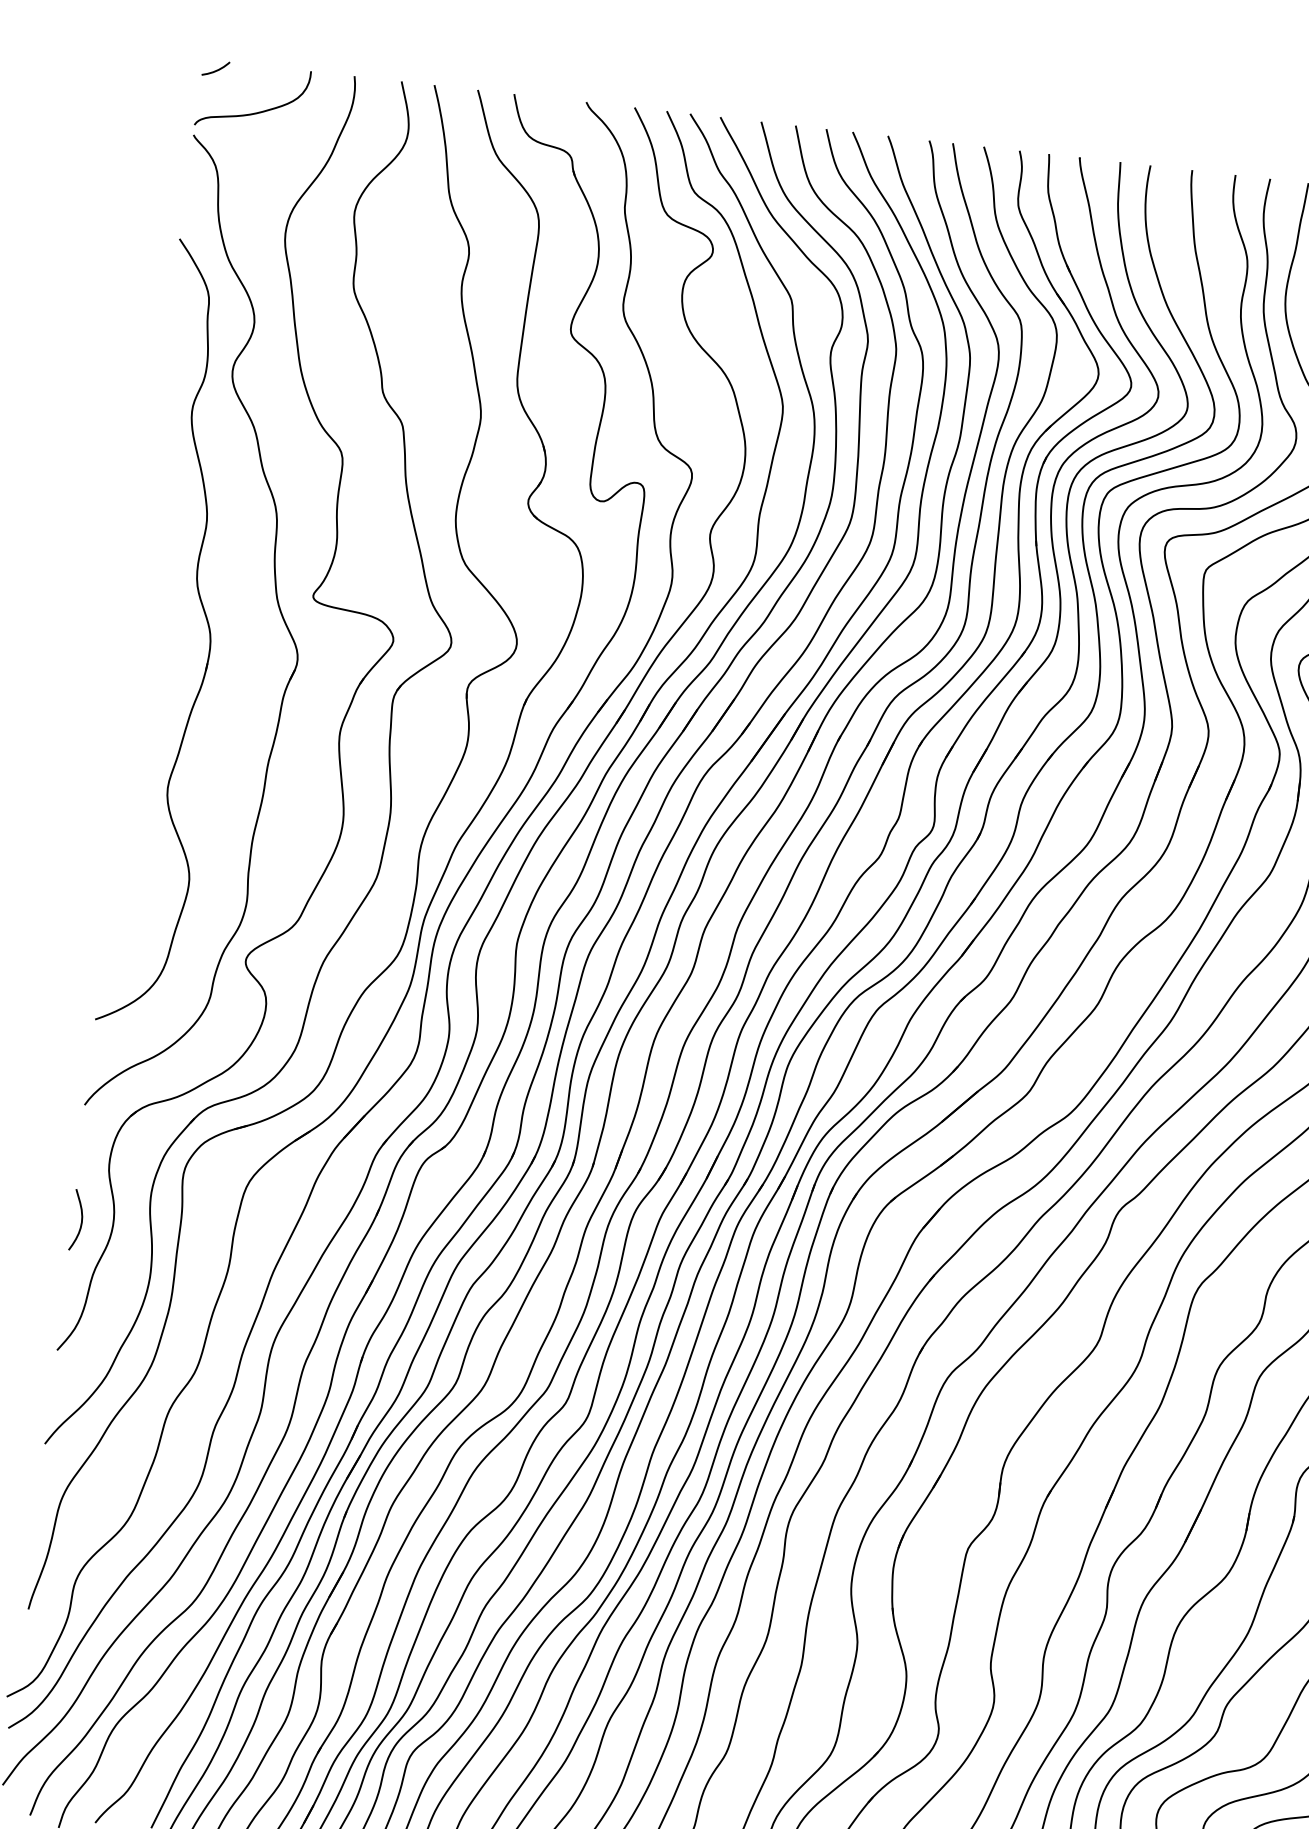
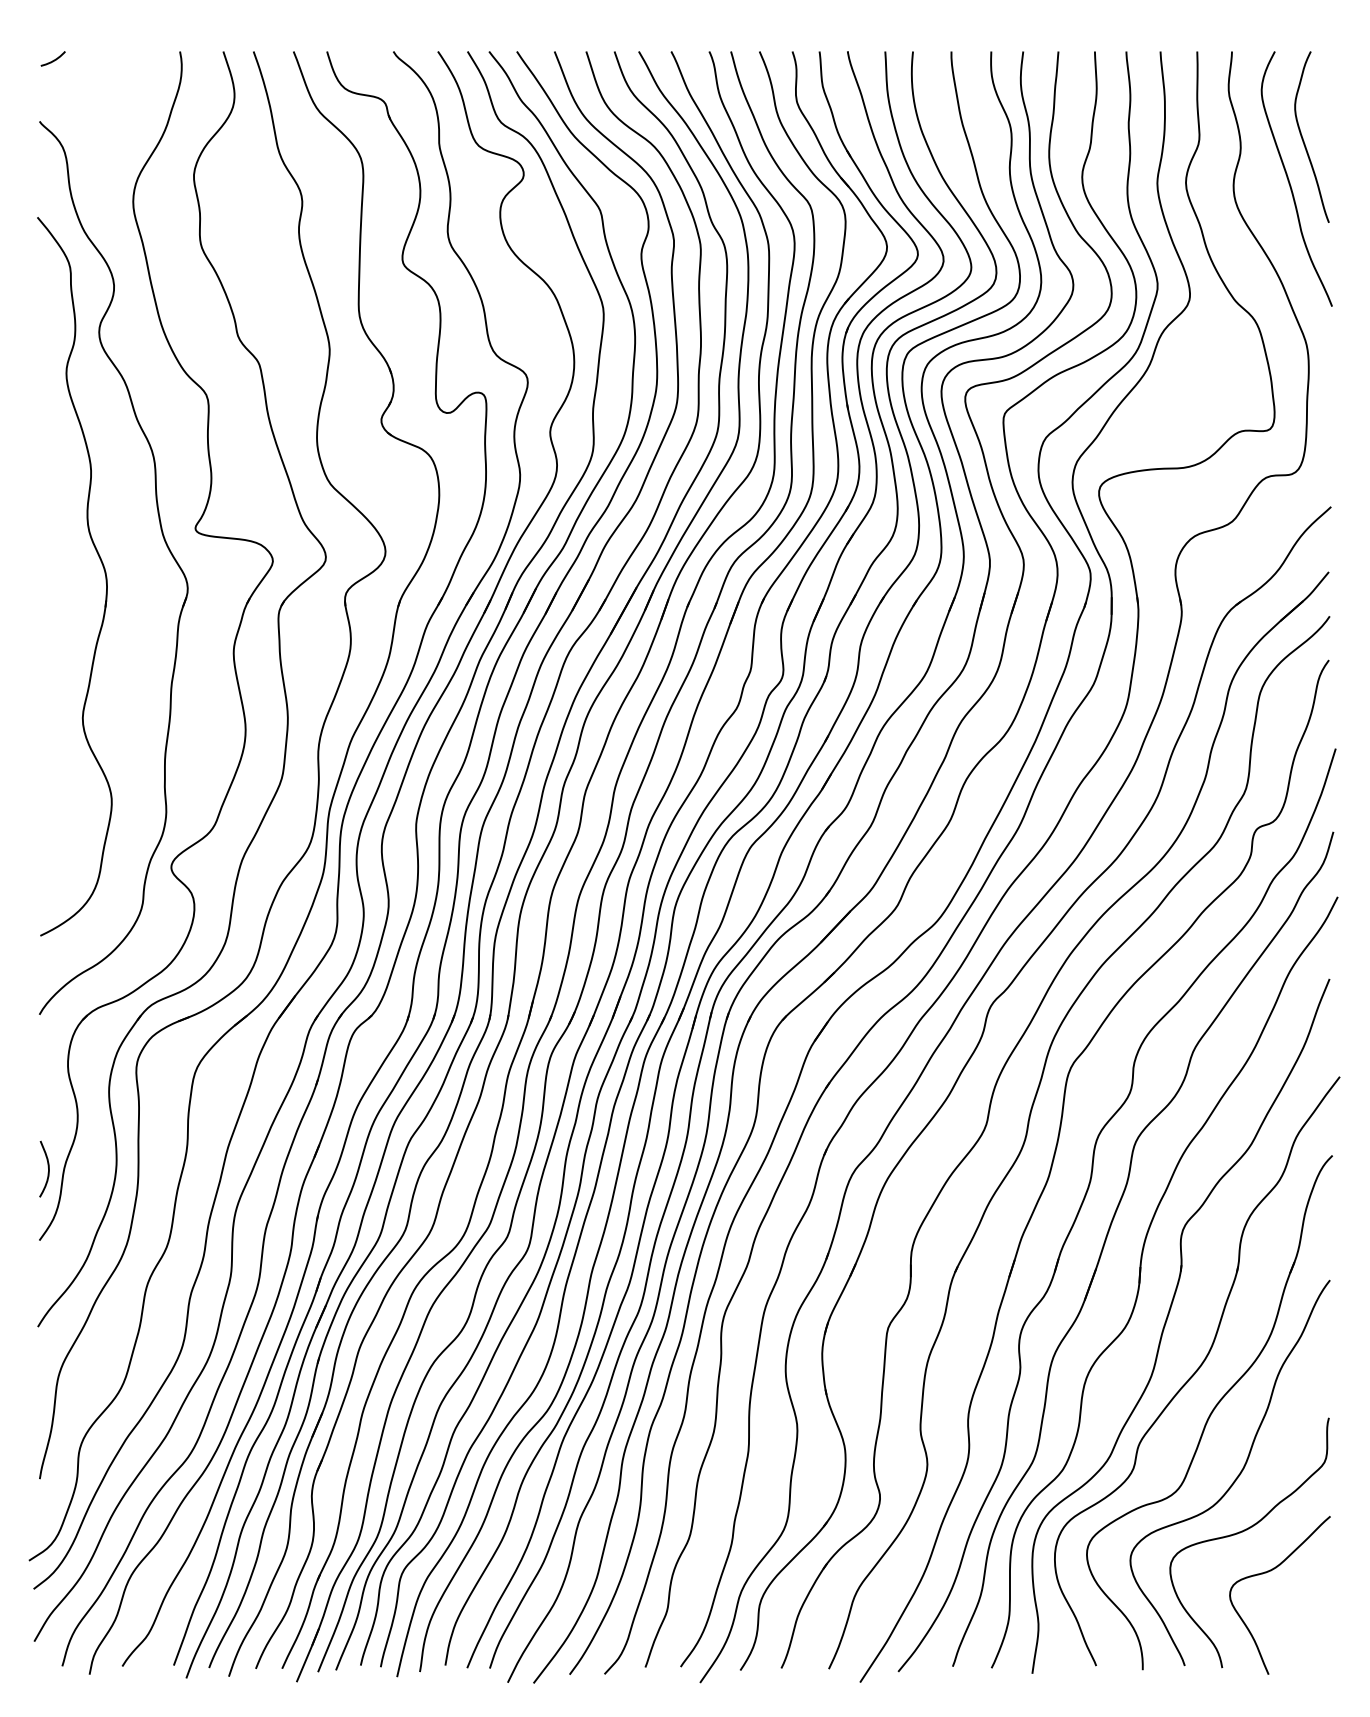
curve: (255, 112) -> (93, 94), removed
curve: (80, 1217) -> (47, 1166), moved

